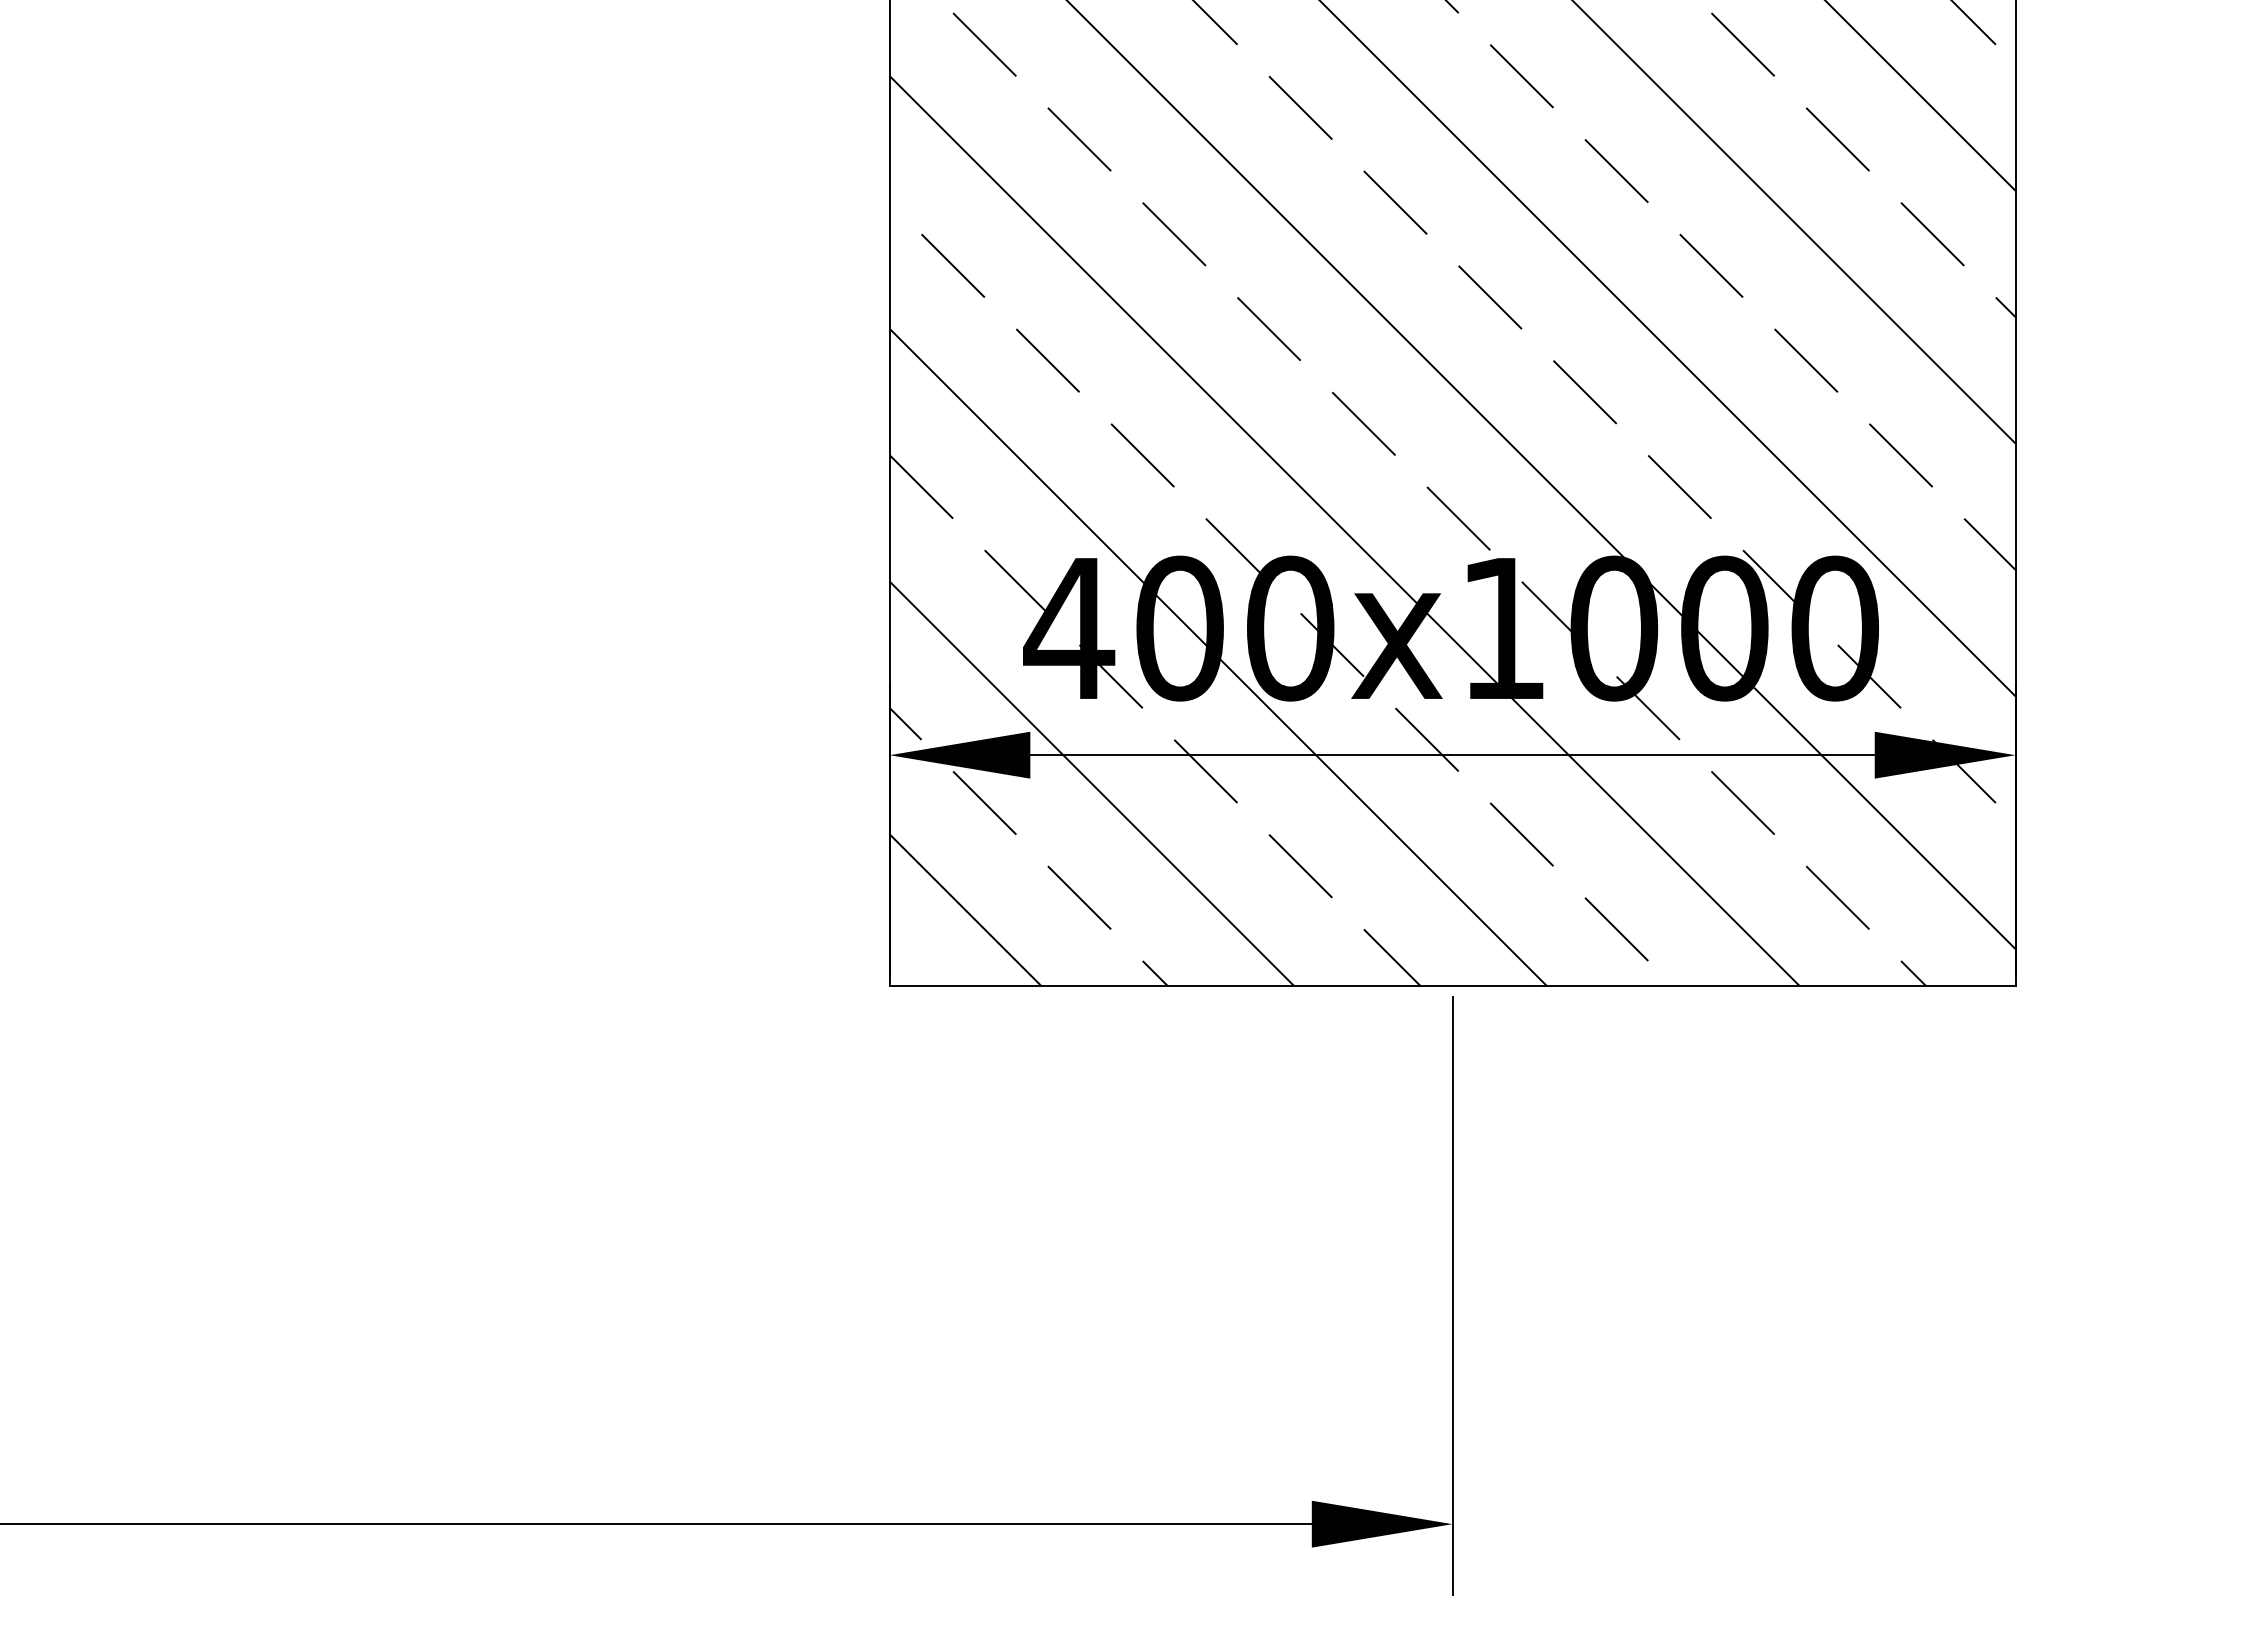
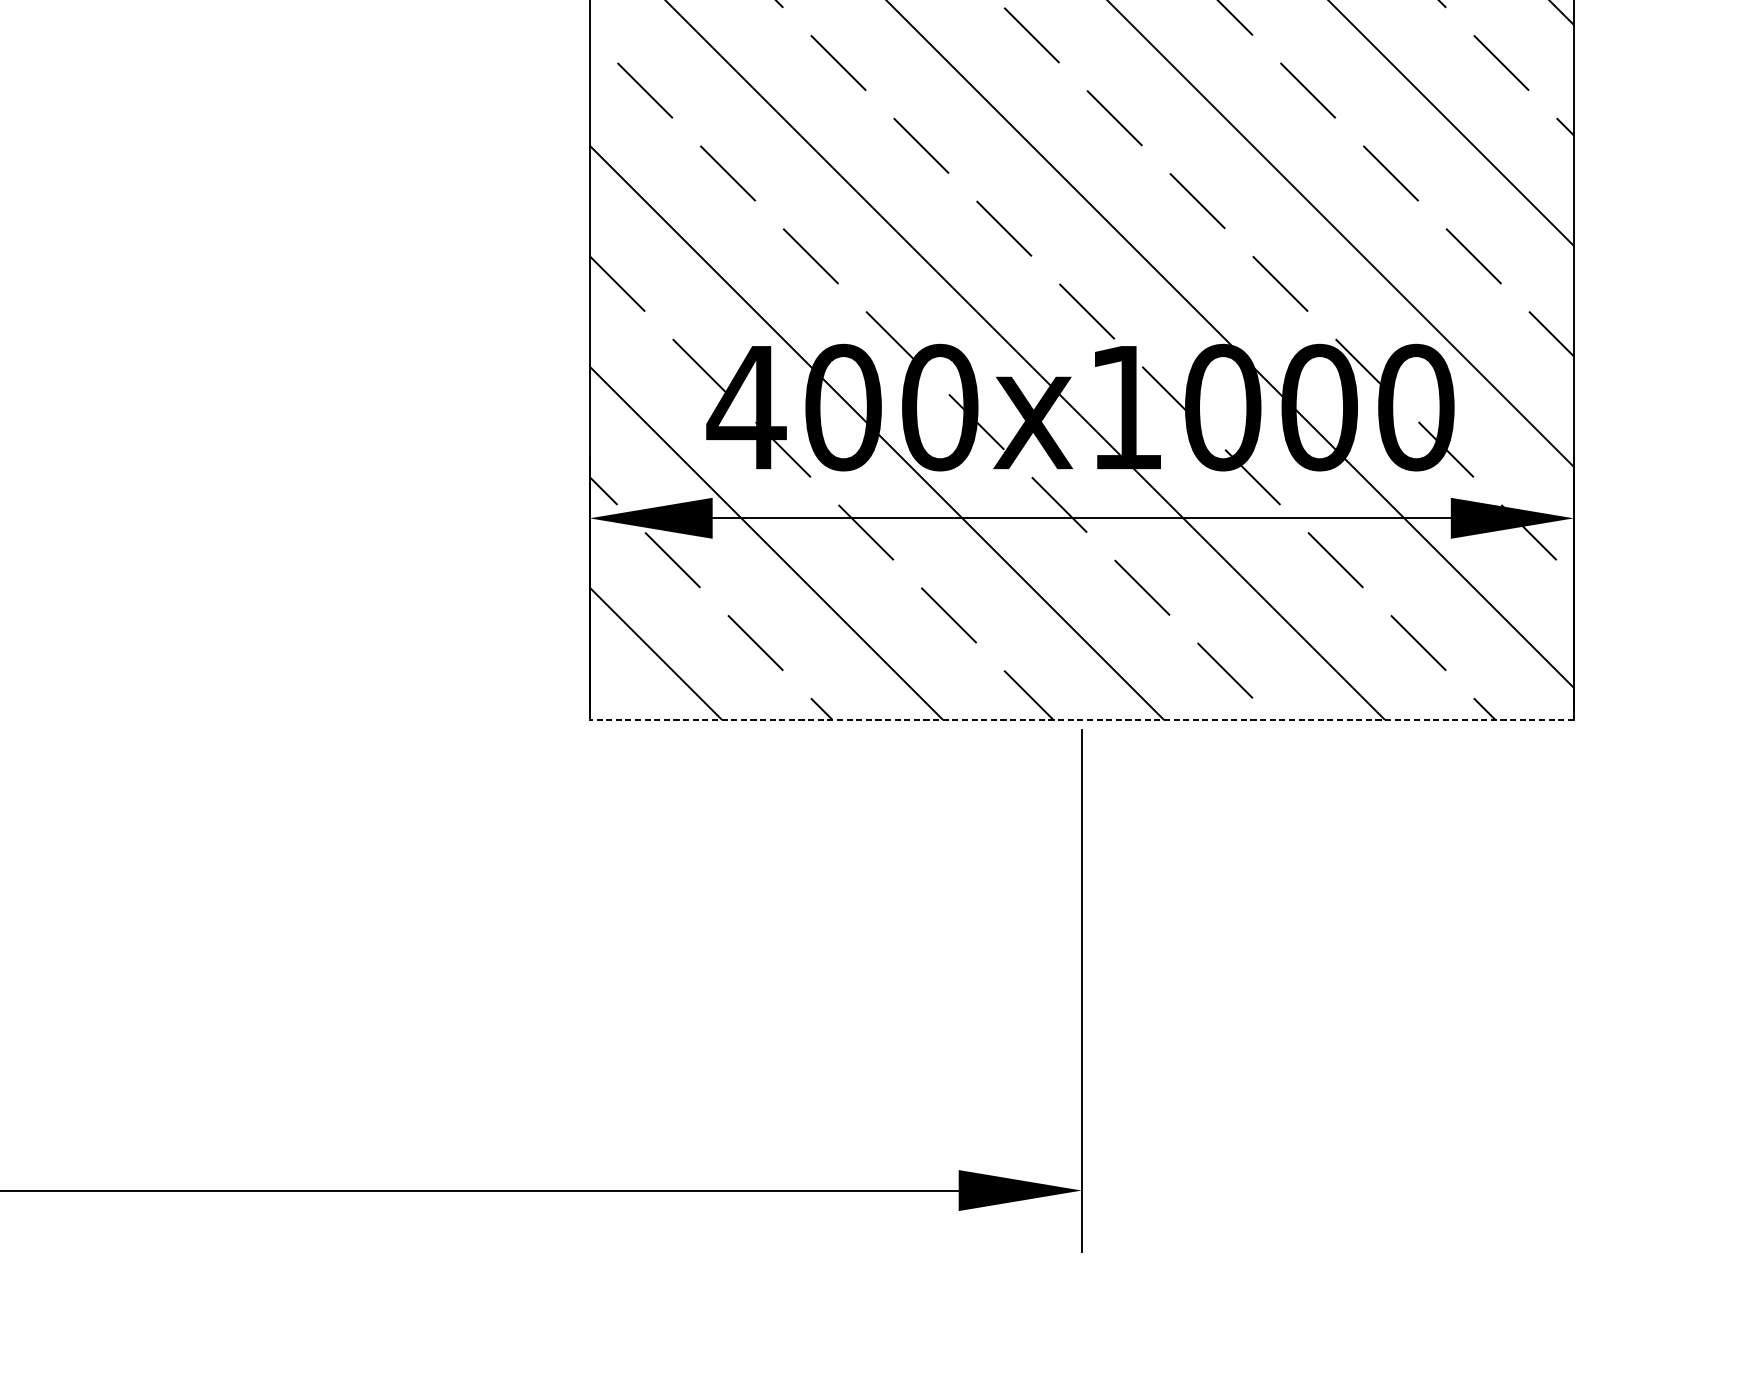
line: (1452, 985) -> (1081, 719), solid -> dashed

